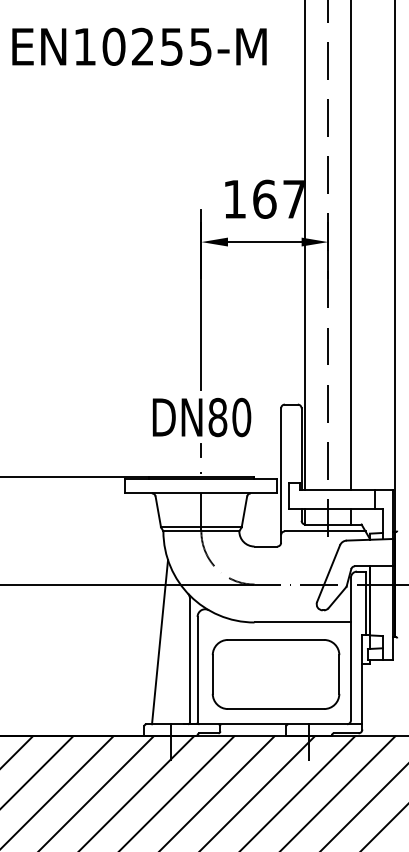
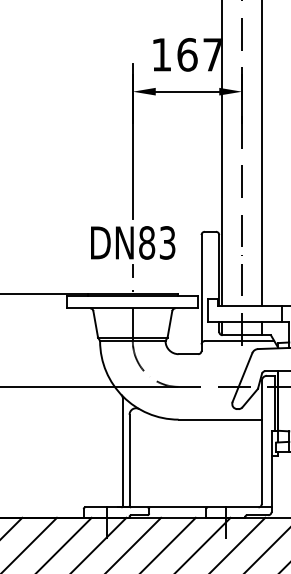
text: (241, 417) -> (167, 242), DN80 -> DN83
line: (160, 642) -> (97, 436), removed
part: (275, 674) -> (196, 464), removed

